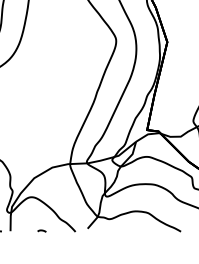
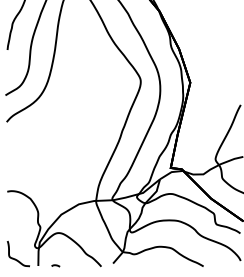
curve: (41, 230) -> (55, 265), moved

